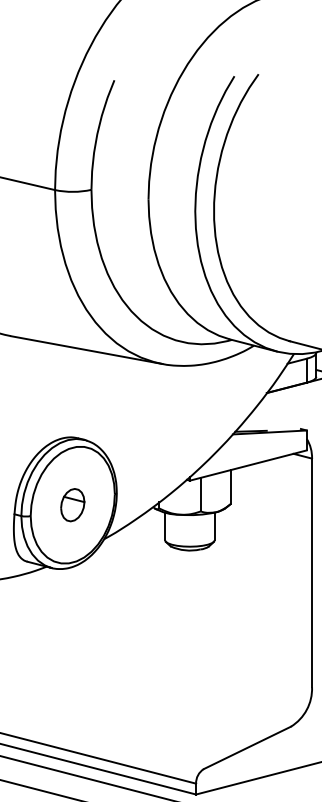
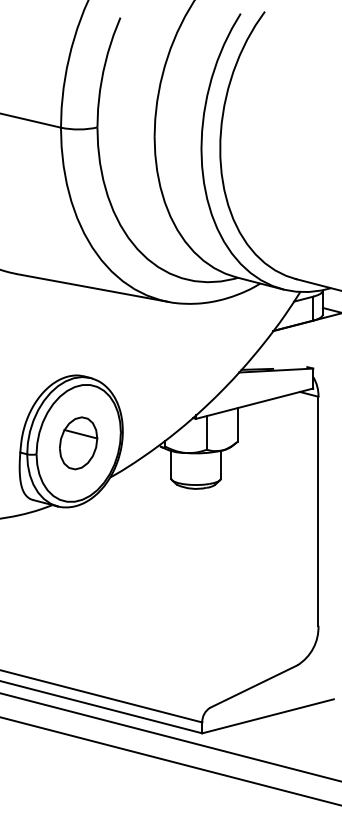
part: (72, 505) -> (78, 443), size x1.6

